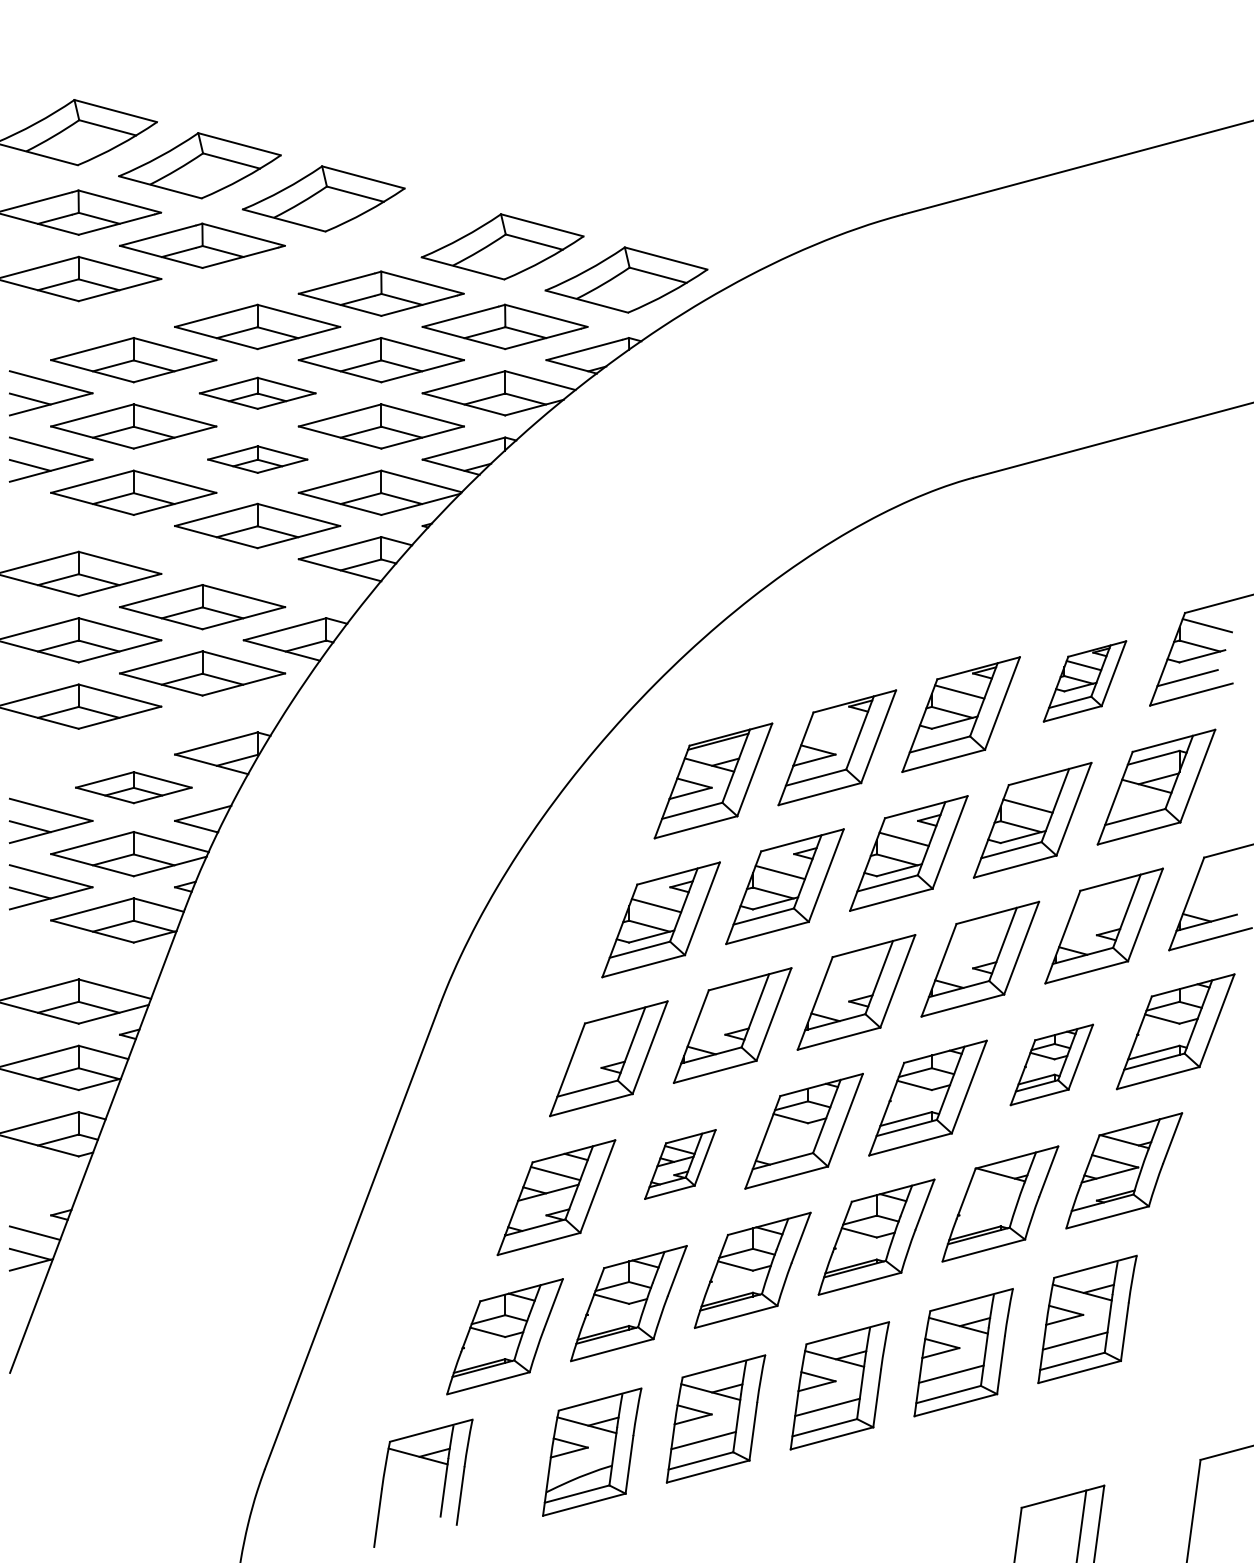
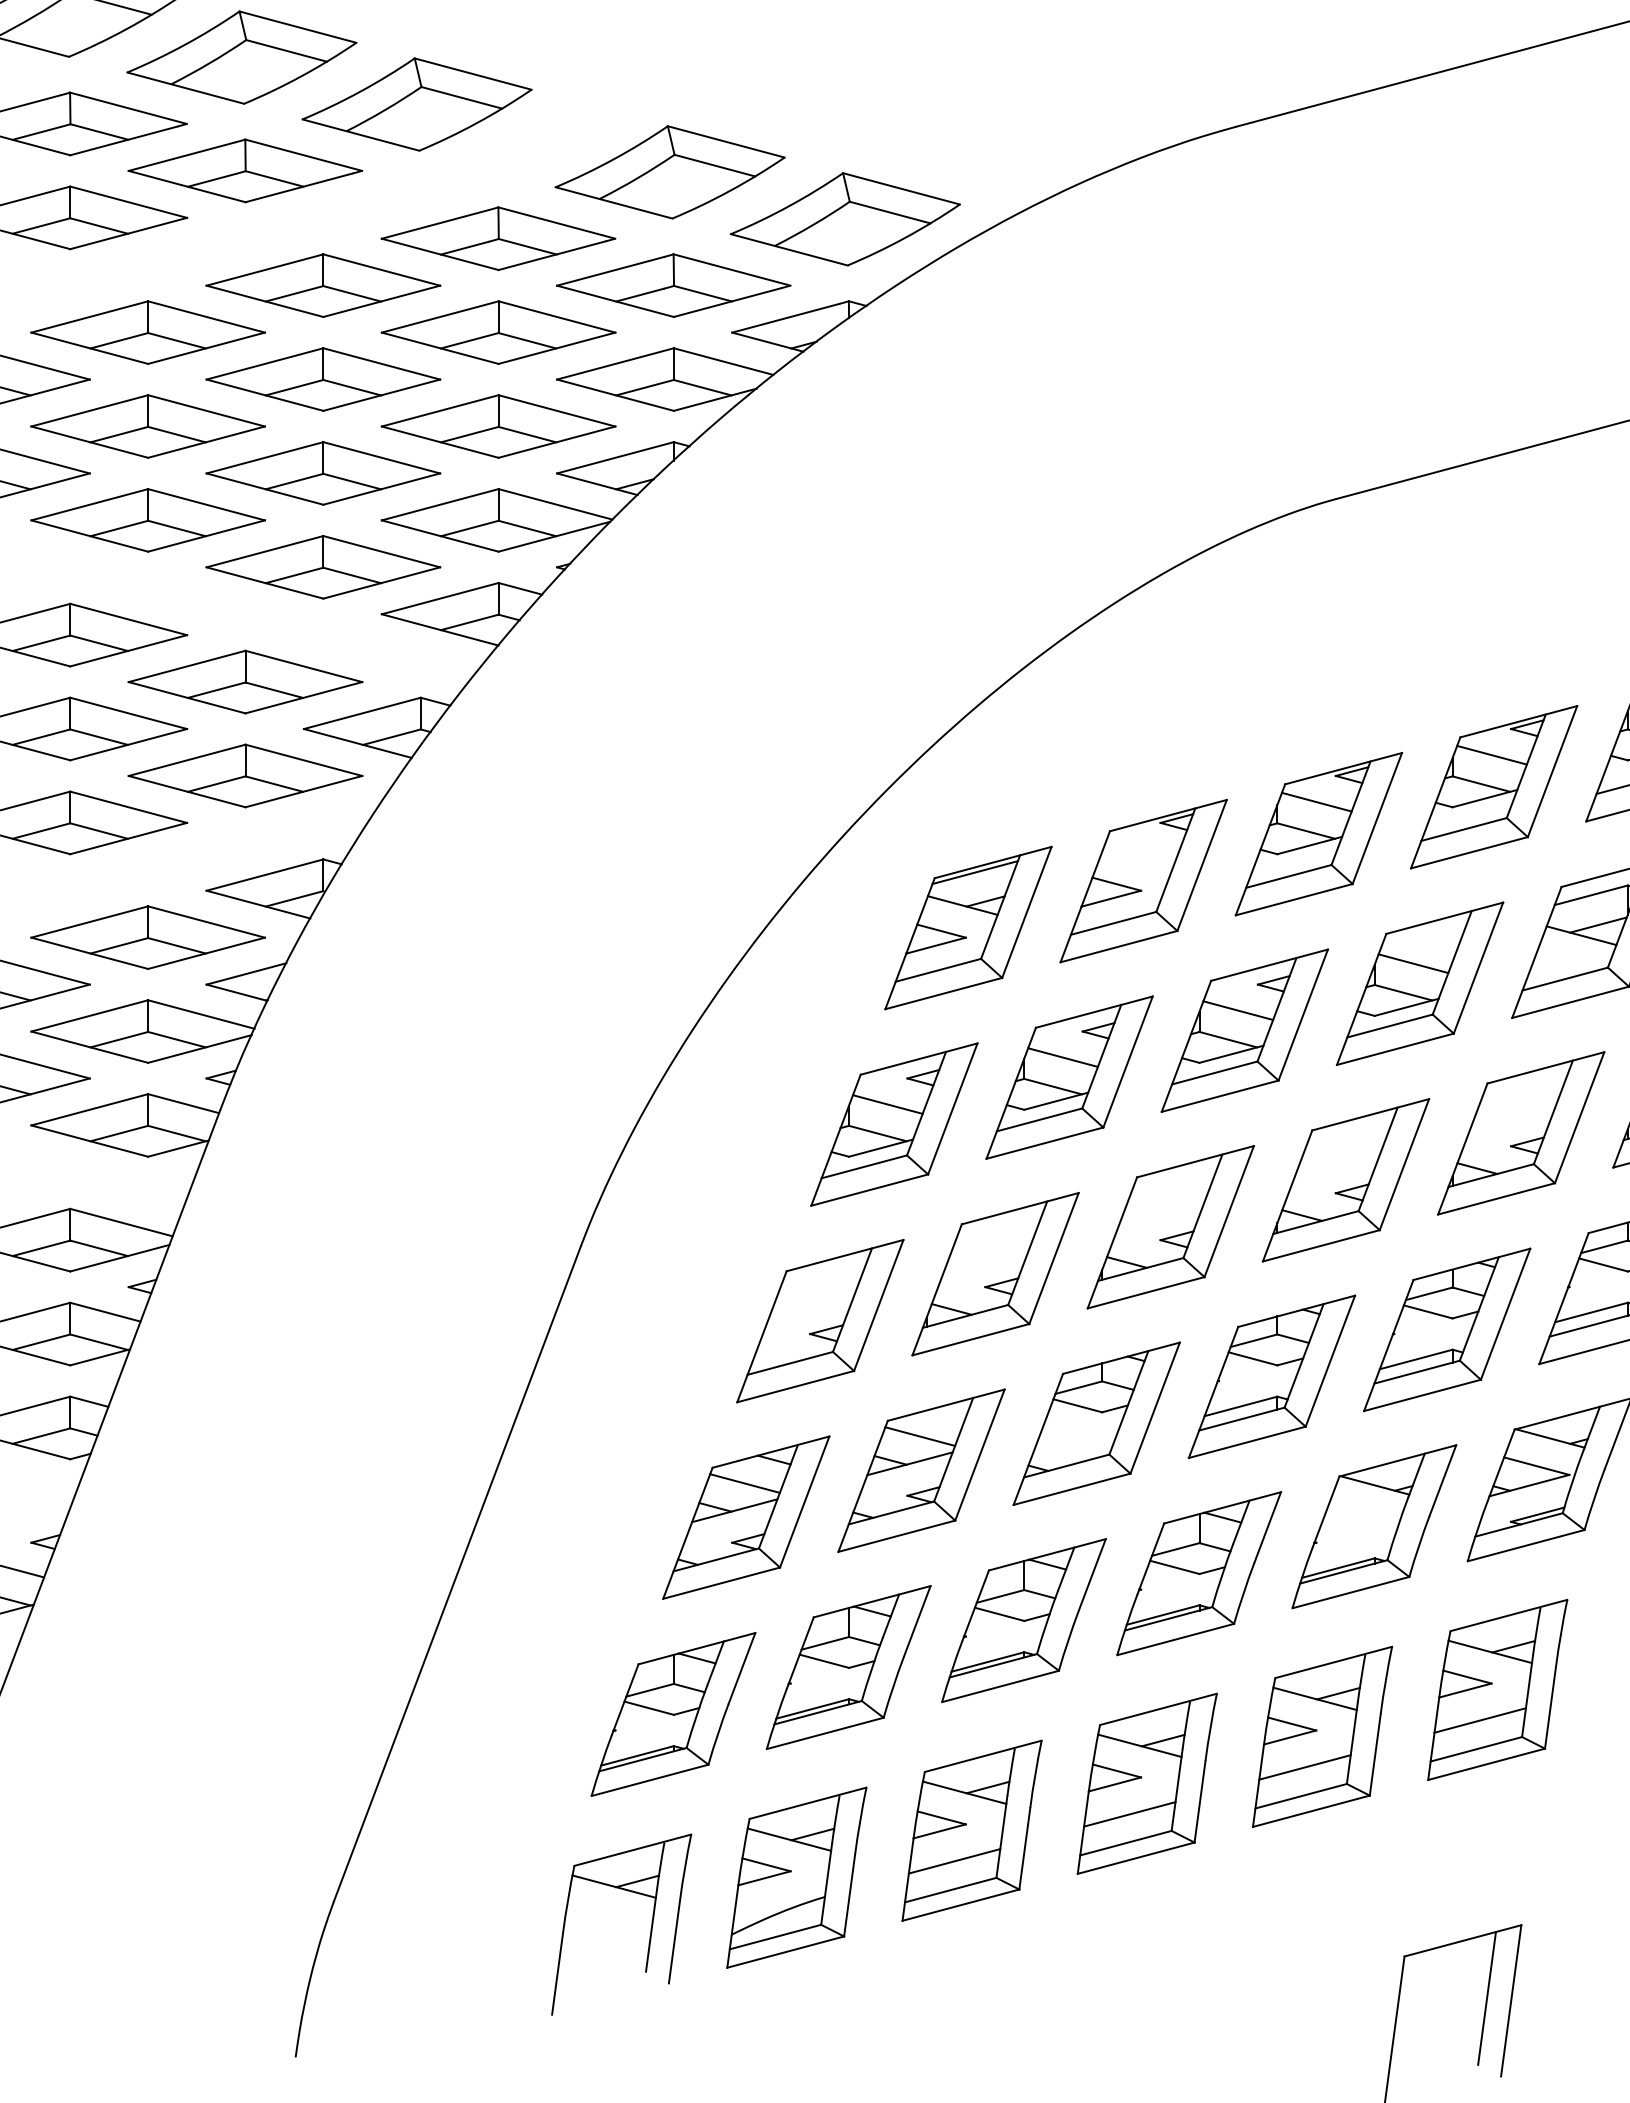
part: (257, 393) -> (323, 379), size x1.43
part: (257, 459) -> (323, 473), size x1.67
part: (1084, 681) -> (1493, 787), size x1.43
part: (133, 787) -> (147, 937), size x1.43
part: (1051, 1064) -> (1446, 1329), size x1.43
part: (680, 1164) -> (921, 1470), size x1.67
part: (443, 1485) -> (650, 1927), moved

